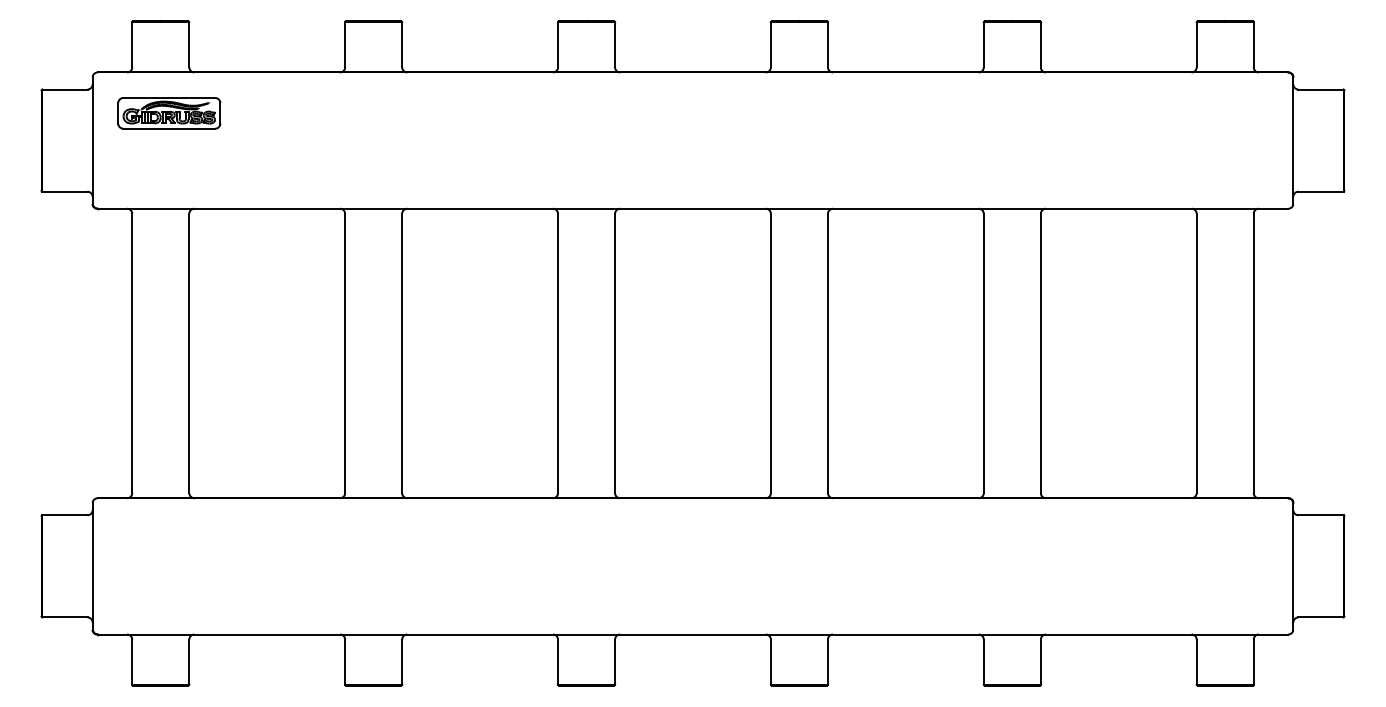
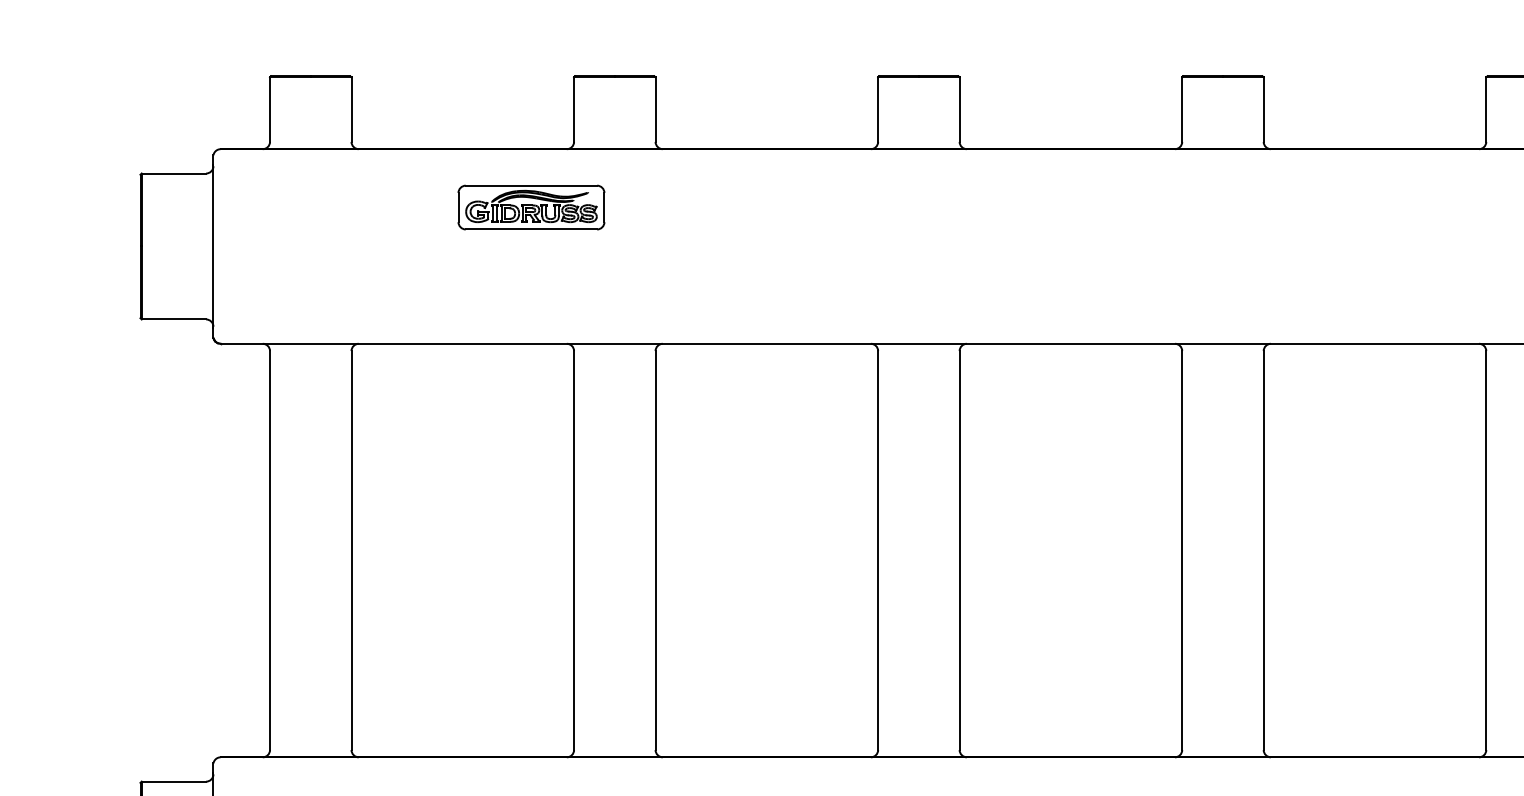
part: (169, 113) -> (531, 207), moved

